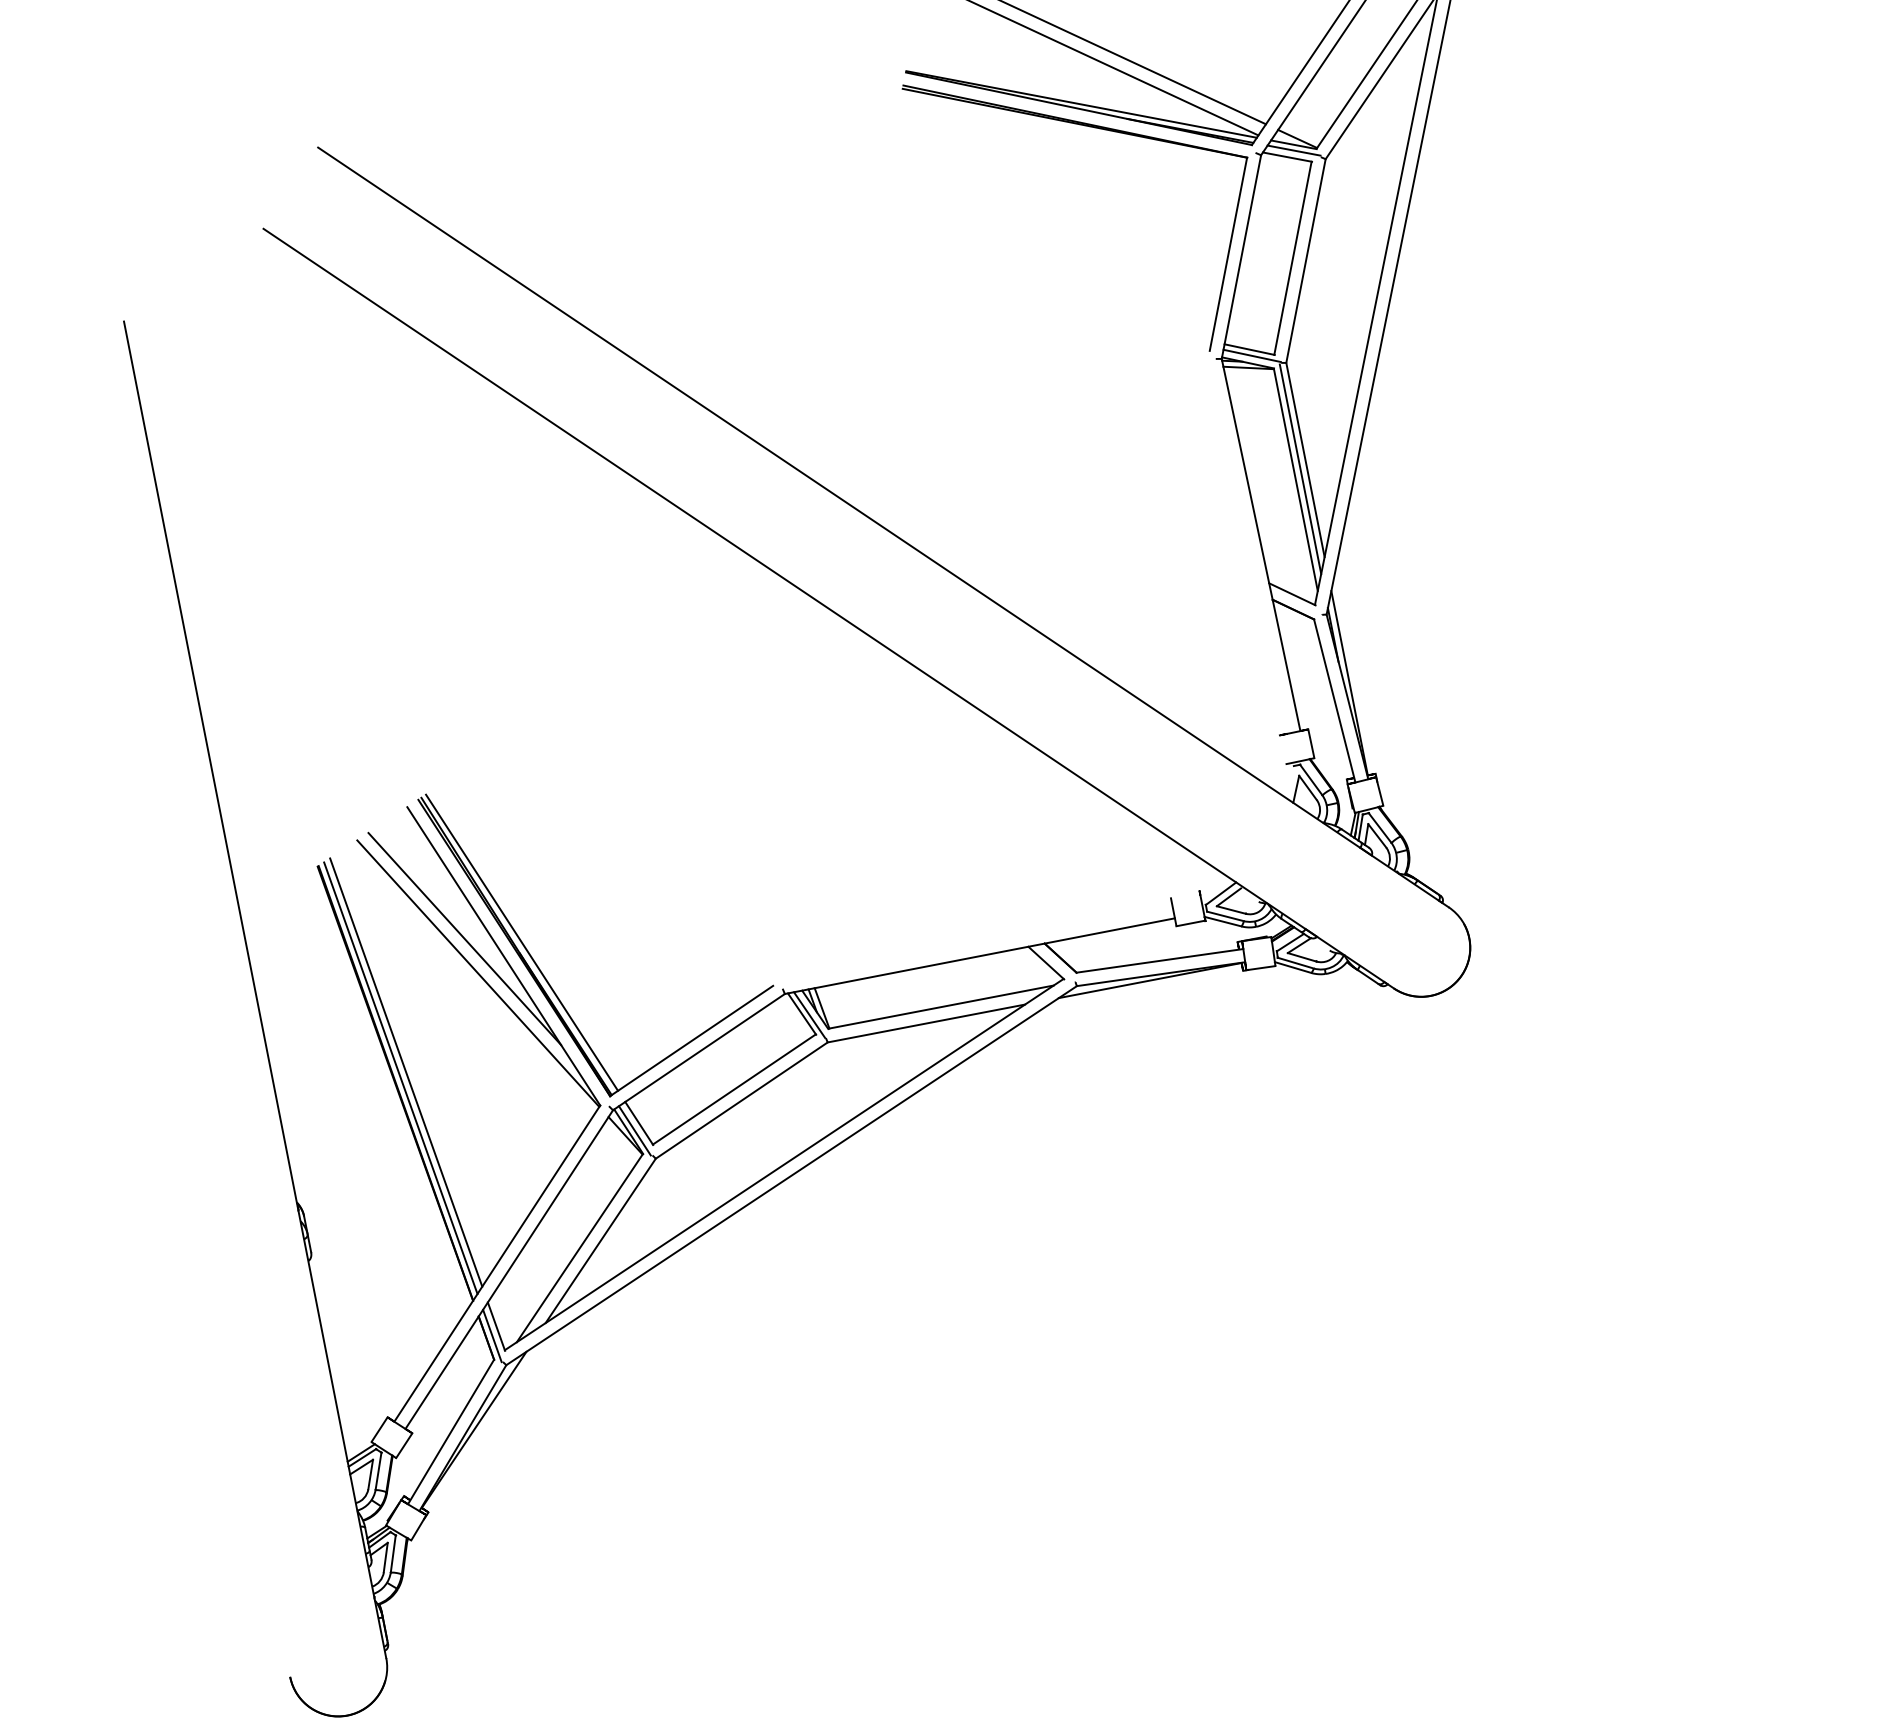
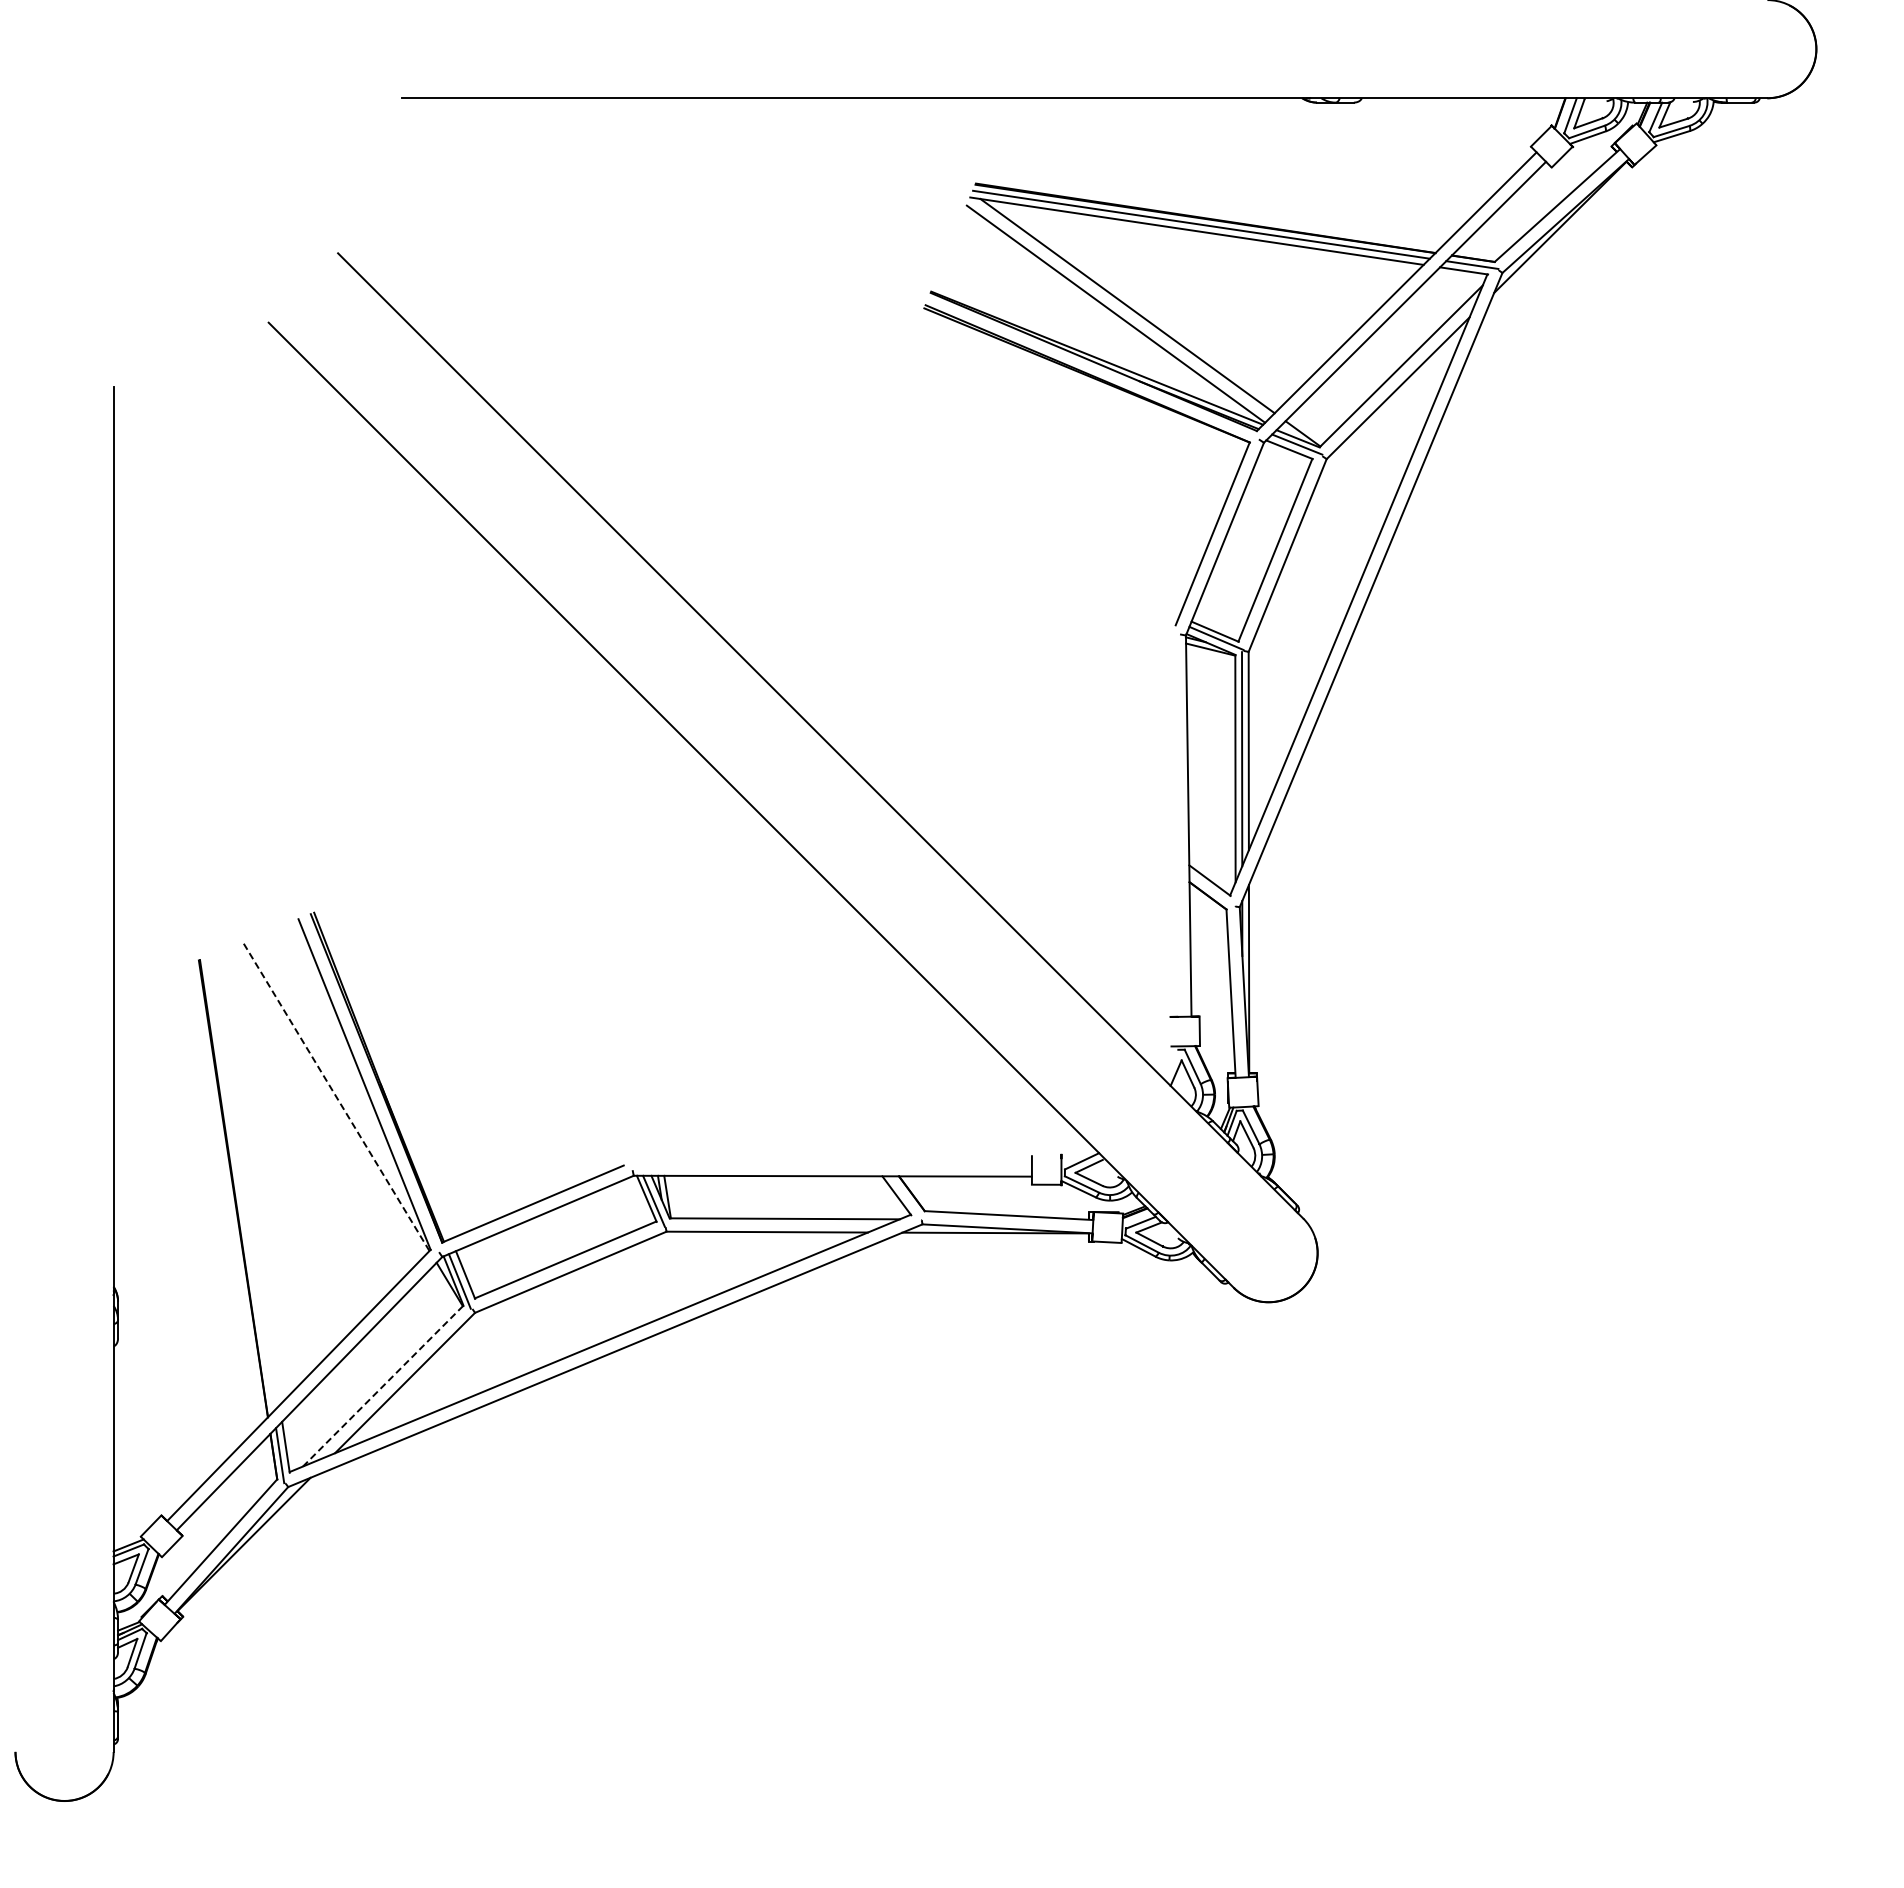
line: (464, 938) -> (329, 1059), removed
line: (521, 942) -> (384, 1074), removed
line: (477, 973) -> (335, 1096), solid -> dashed
line: (405, 1072) -> (245, 1179), removed
line: (400, 1078) -> (239, 1184), removed
line: (579, 1248) -> (382, 1386), solid -> dashed

